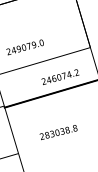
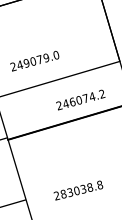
text: (58, 132) -> (78, 190), moved

